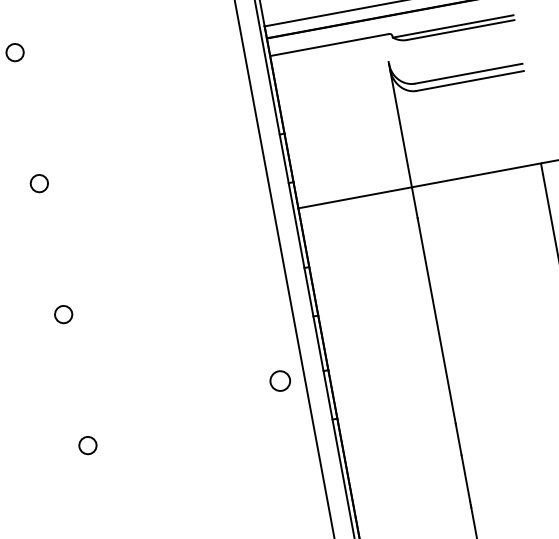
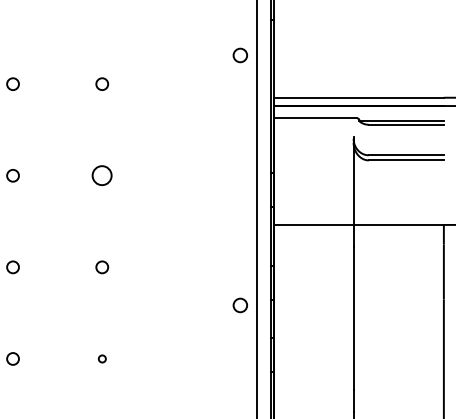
circle: (39, 183) -> (102, 175), size x1.6
circle: (279, 381) -> (239, 305), moved
circle: (88, 444) -> (102, 358), size x0.6

